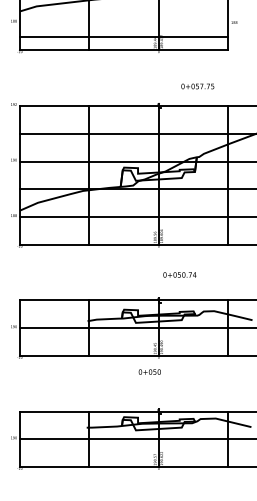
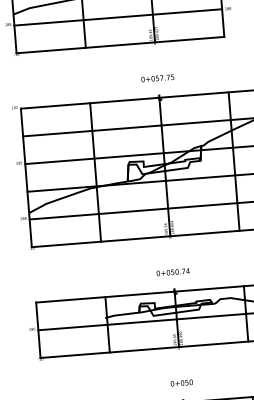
line: (123, 36) -> (117, 17), moved
text: (197, 86) -> (157, 78), moved
text: (179, 274) -> (172, 271), moved
text: (149, 371) -> (181, 382), moved

